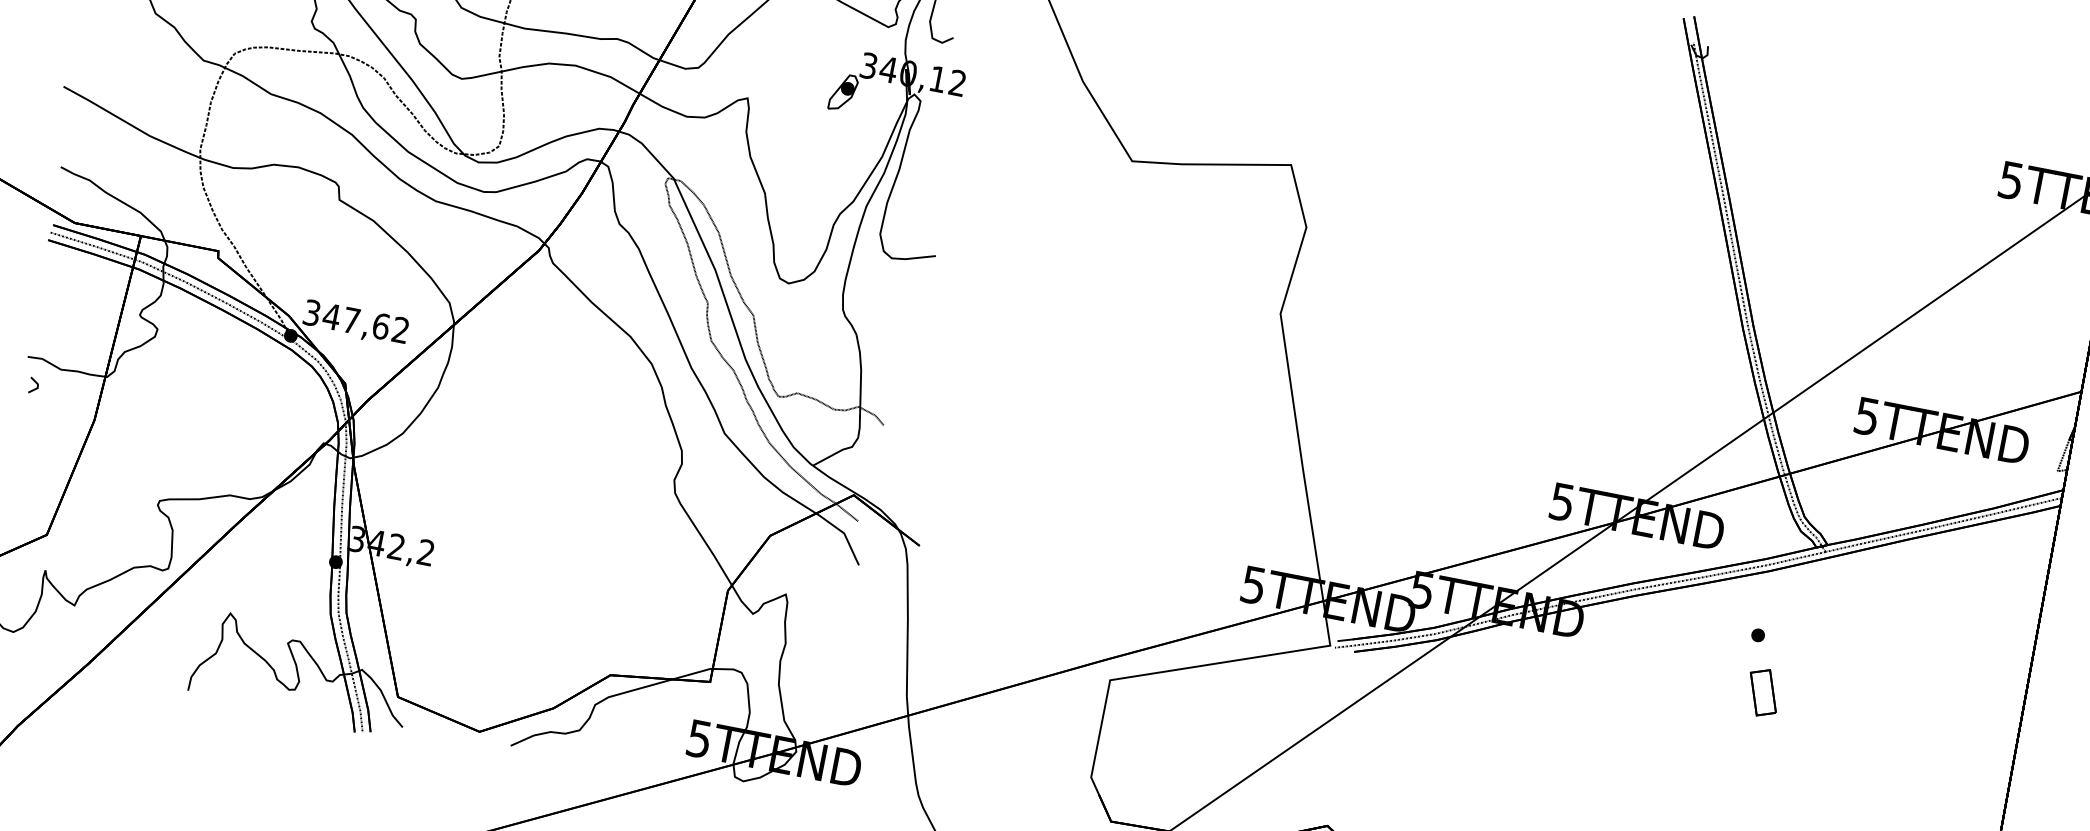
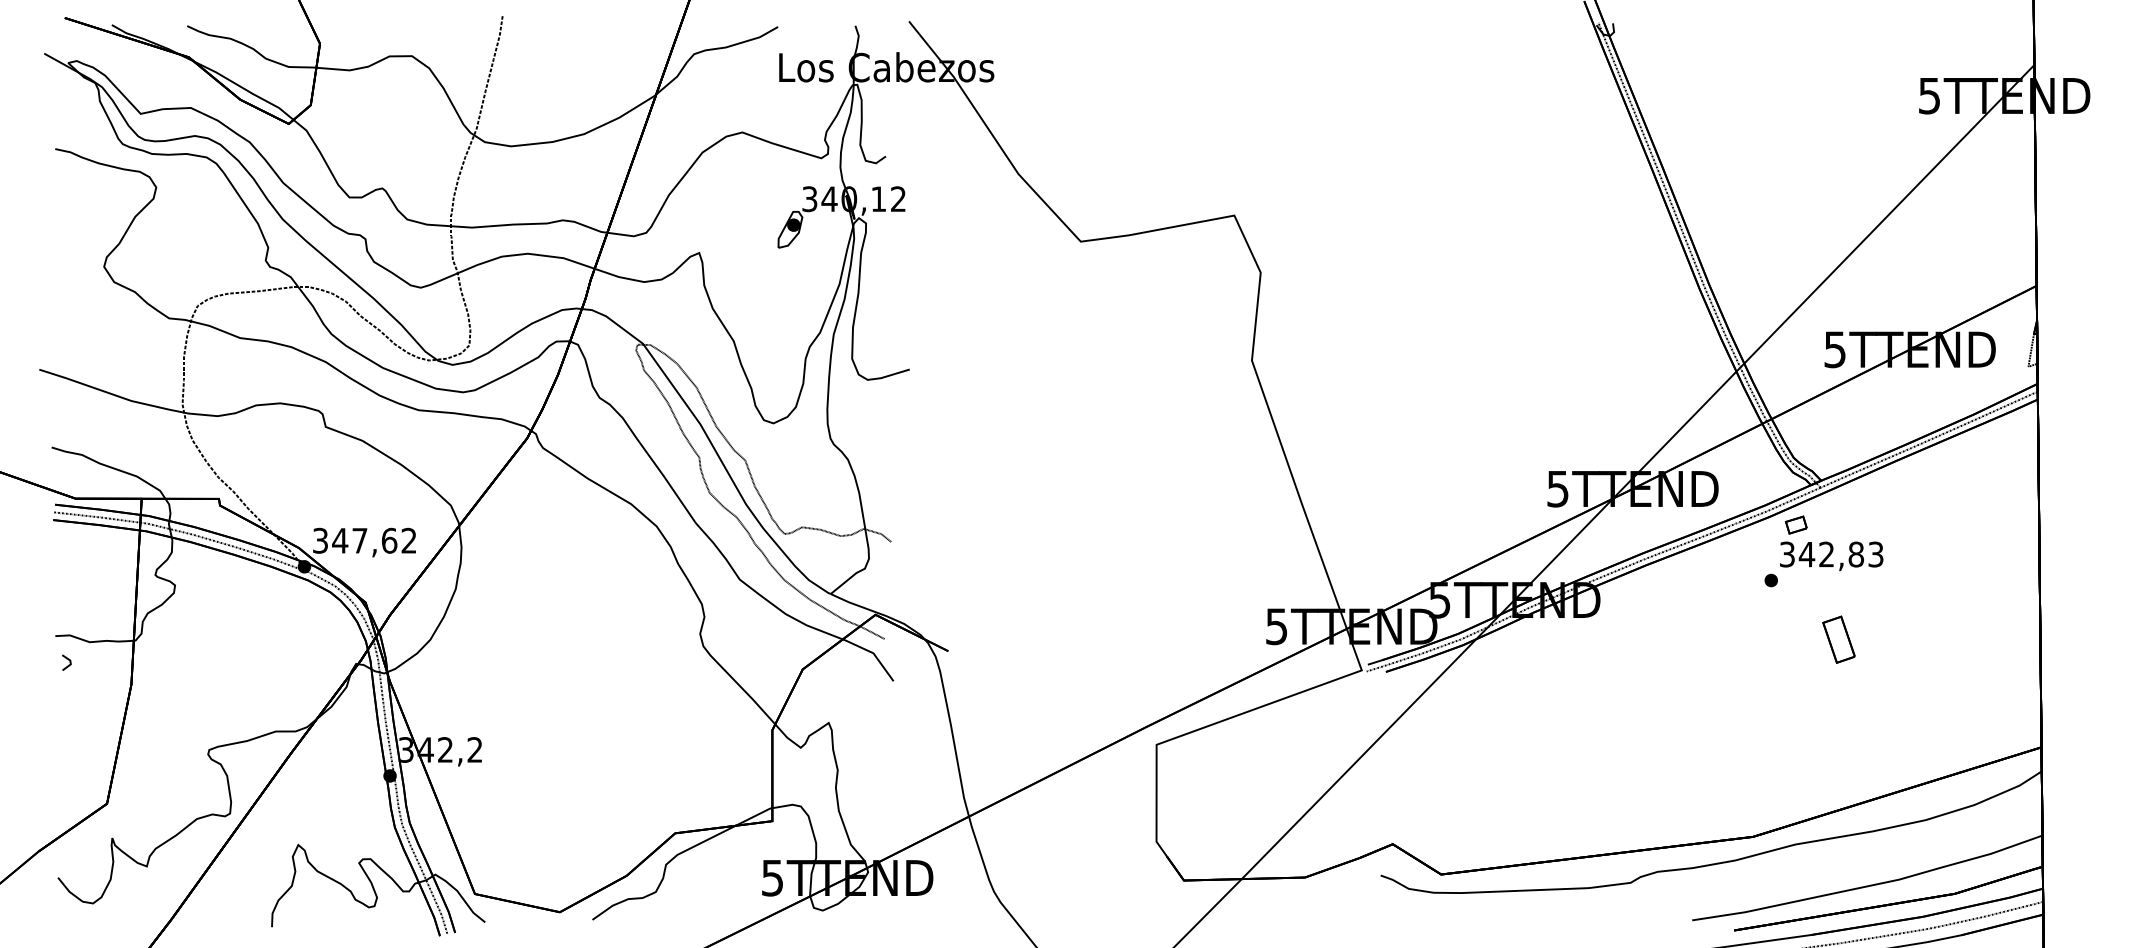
part: (1825, 608) -> (1831, 542), added
part: (1762, 692) -> (1838, 639), moved

